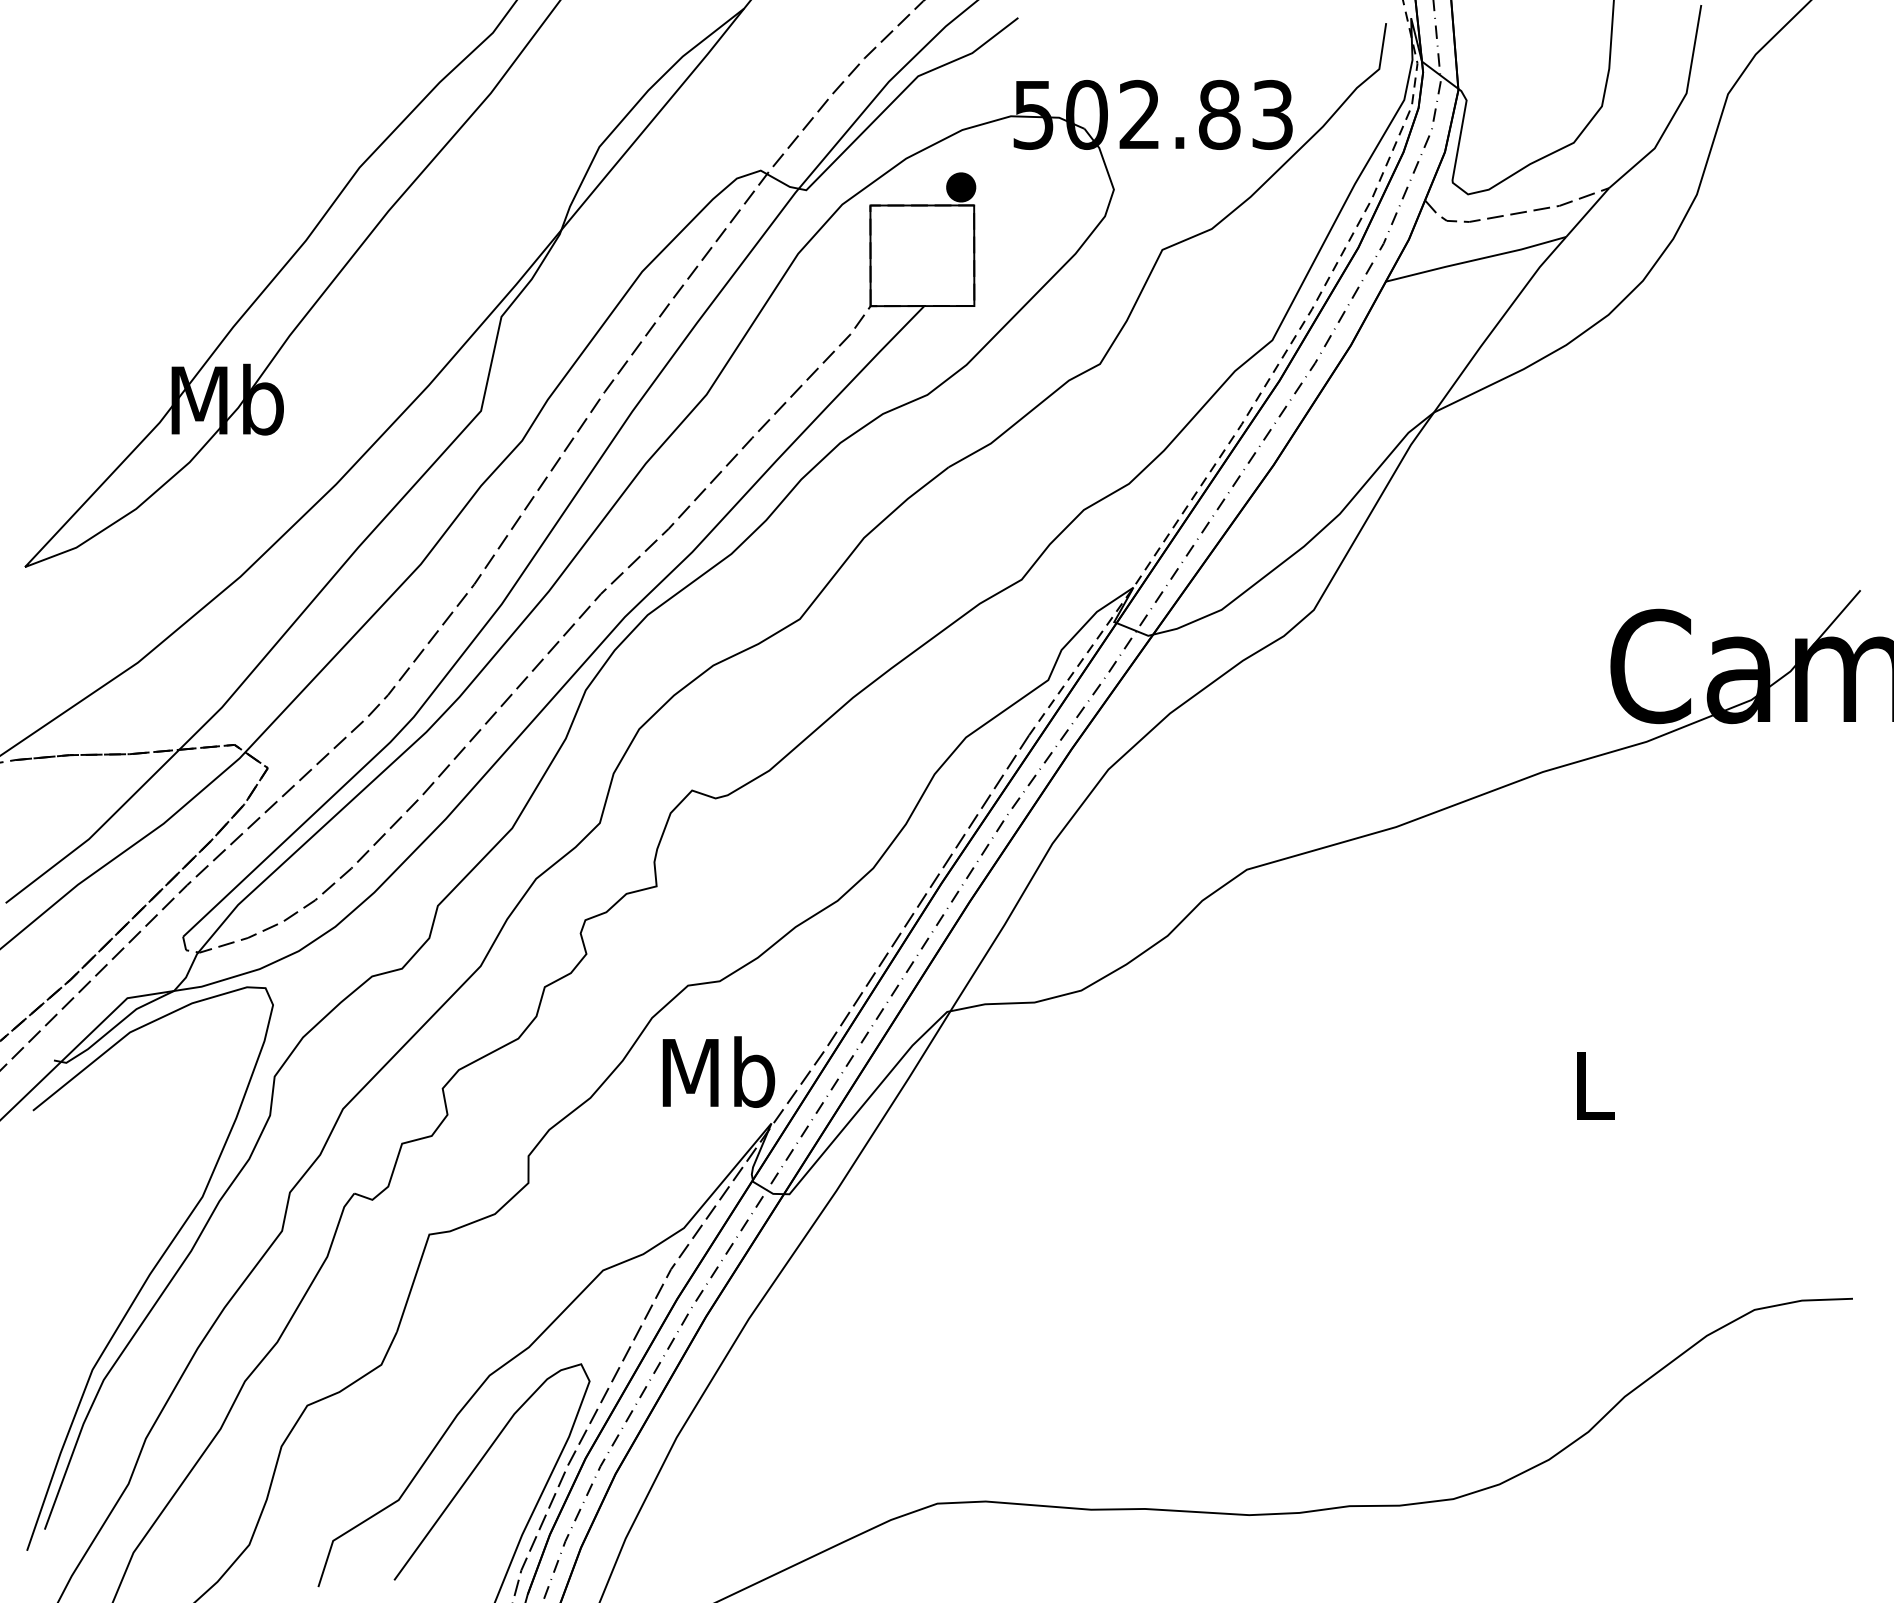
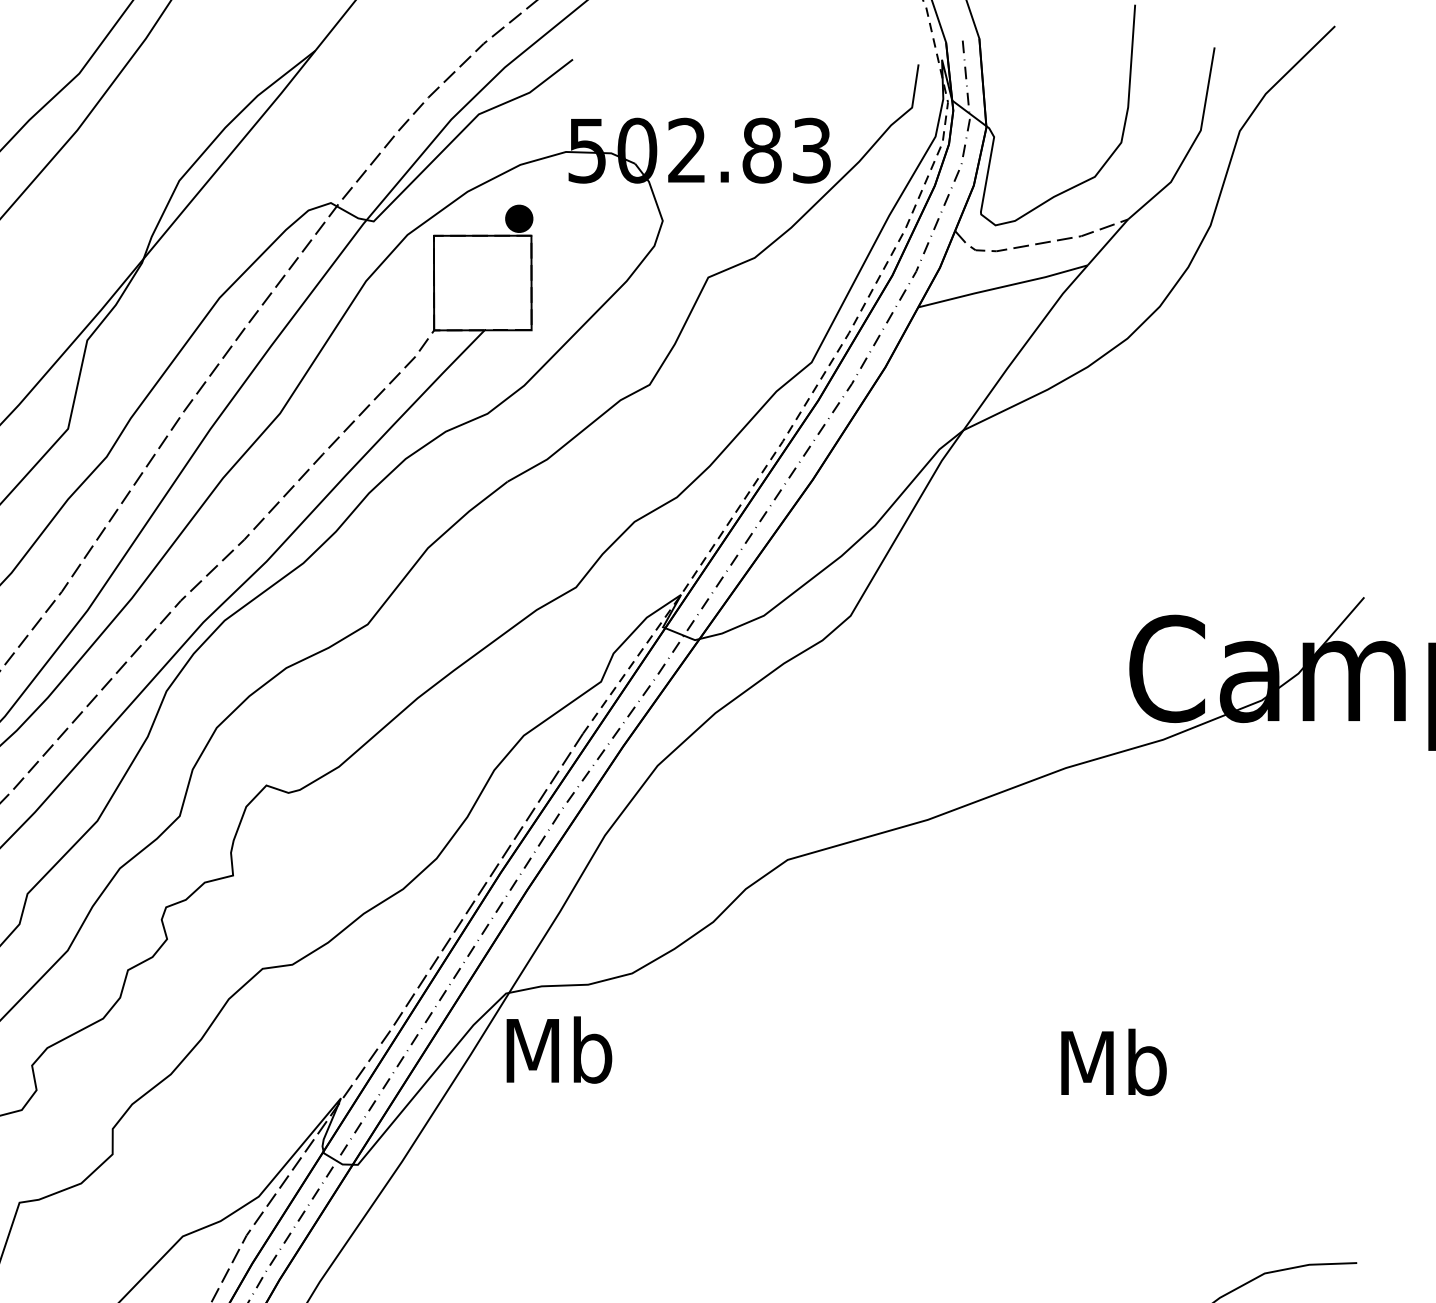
text: (718, 1071) -> (559, 1049), moved
text: (1594, 1085) -> (1114, 1062), L -> Mb

